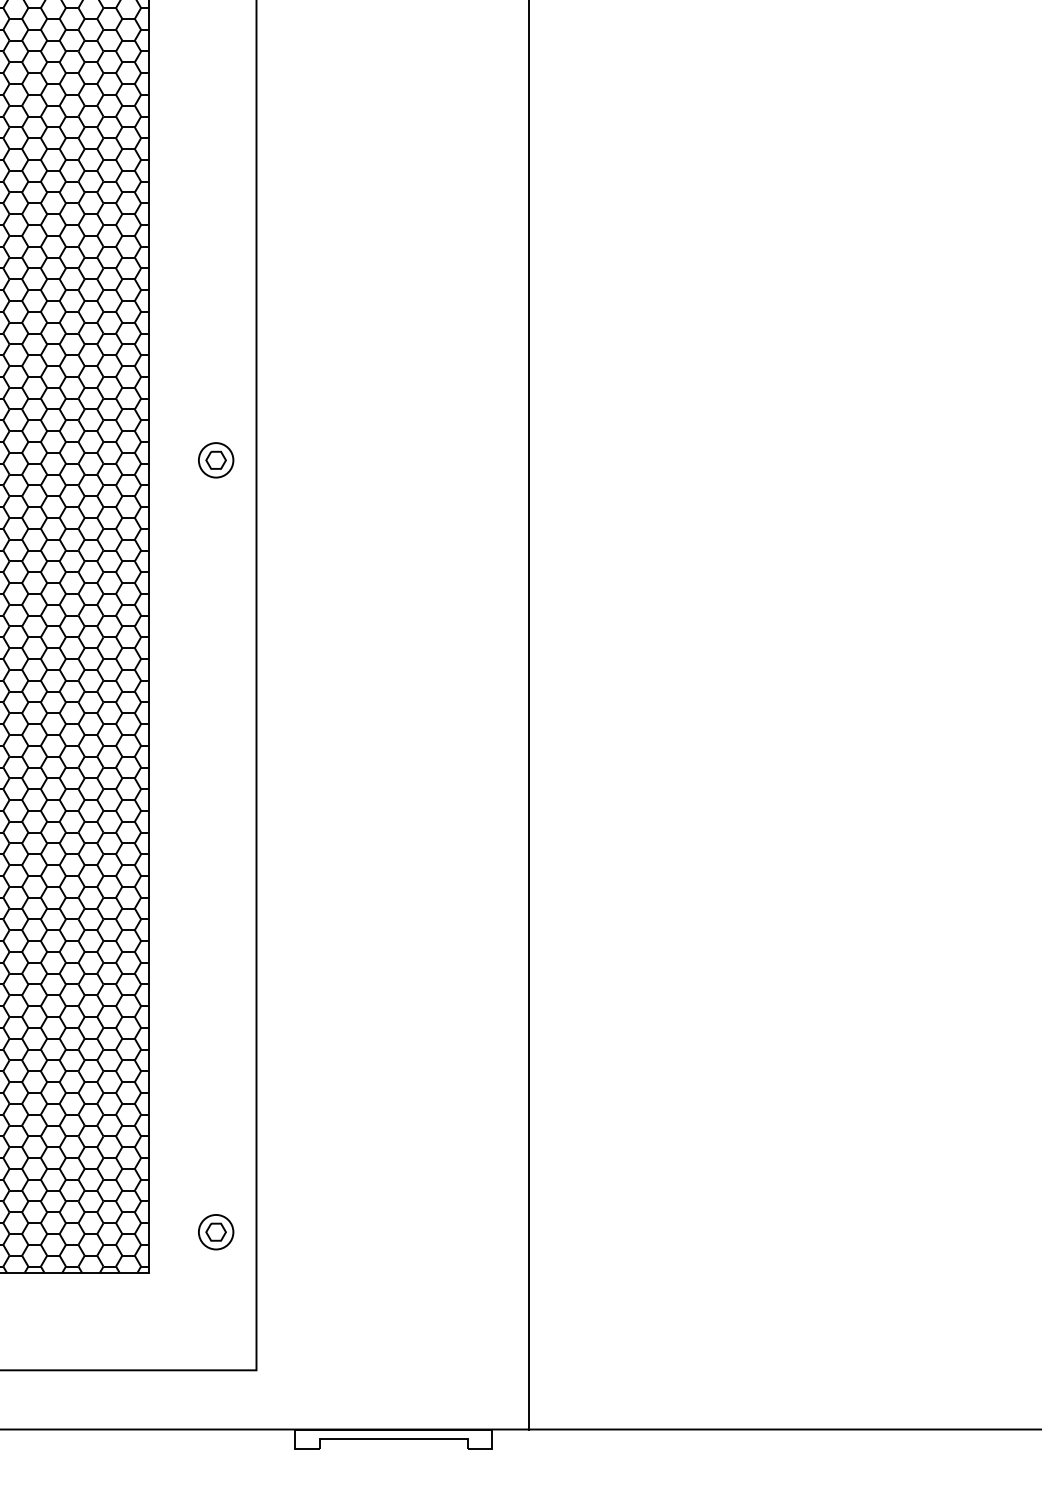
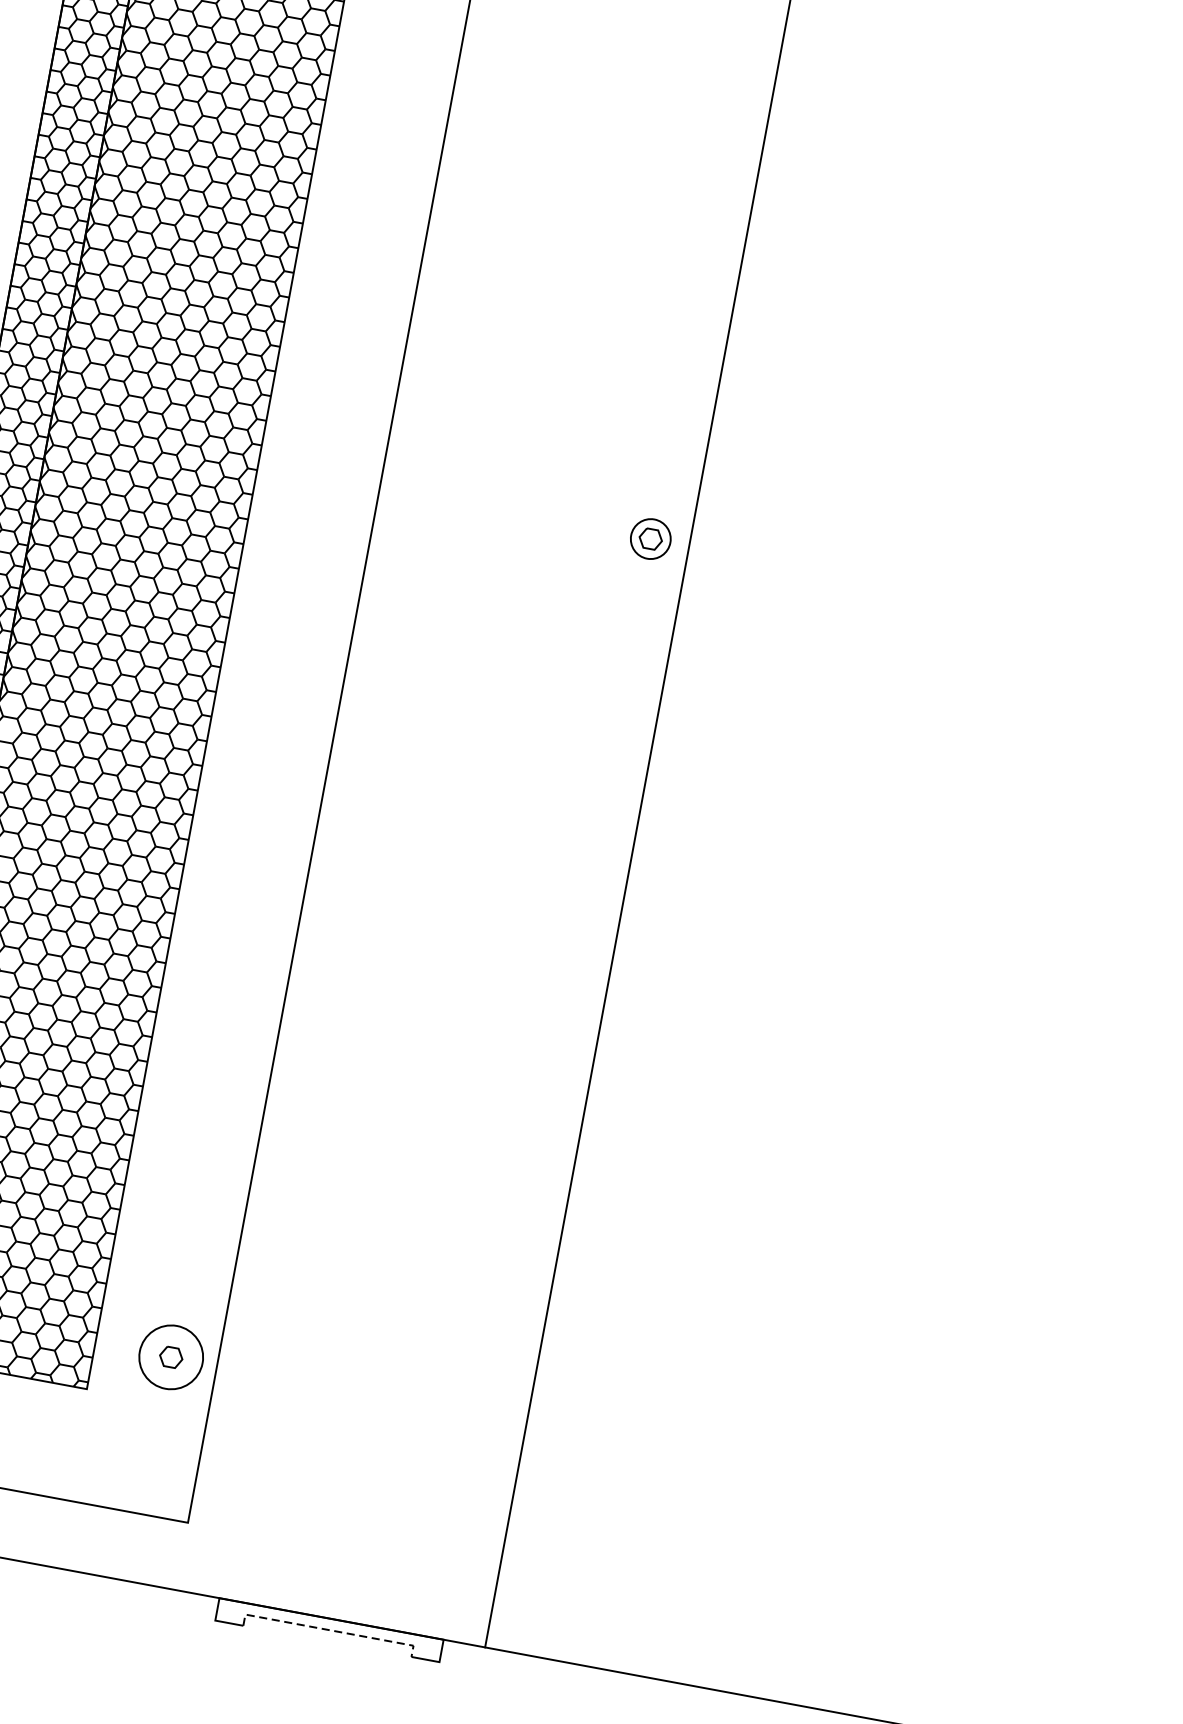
part: (216, 460) -> (651, 539), moved
circle: (215, 1231) -> (170, 1356), size x1.6
line: (393, 1439) -> (329, 1630), solid -> dashed

